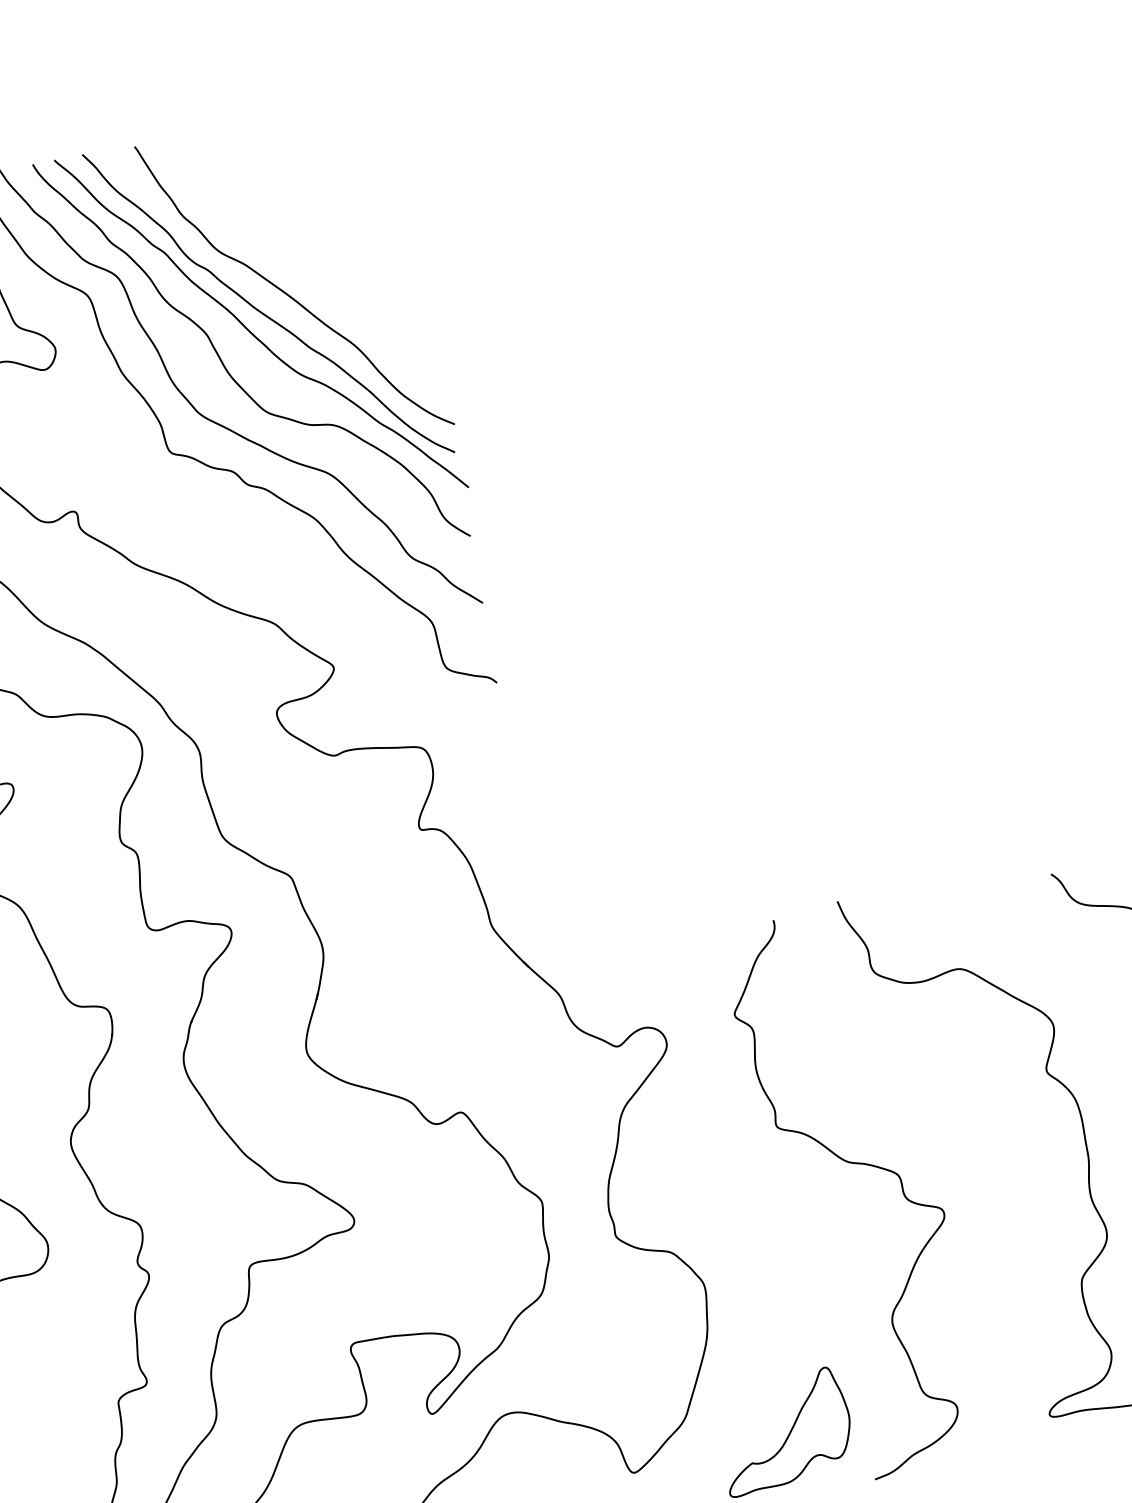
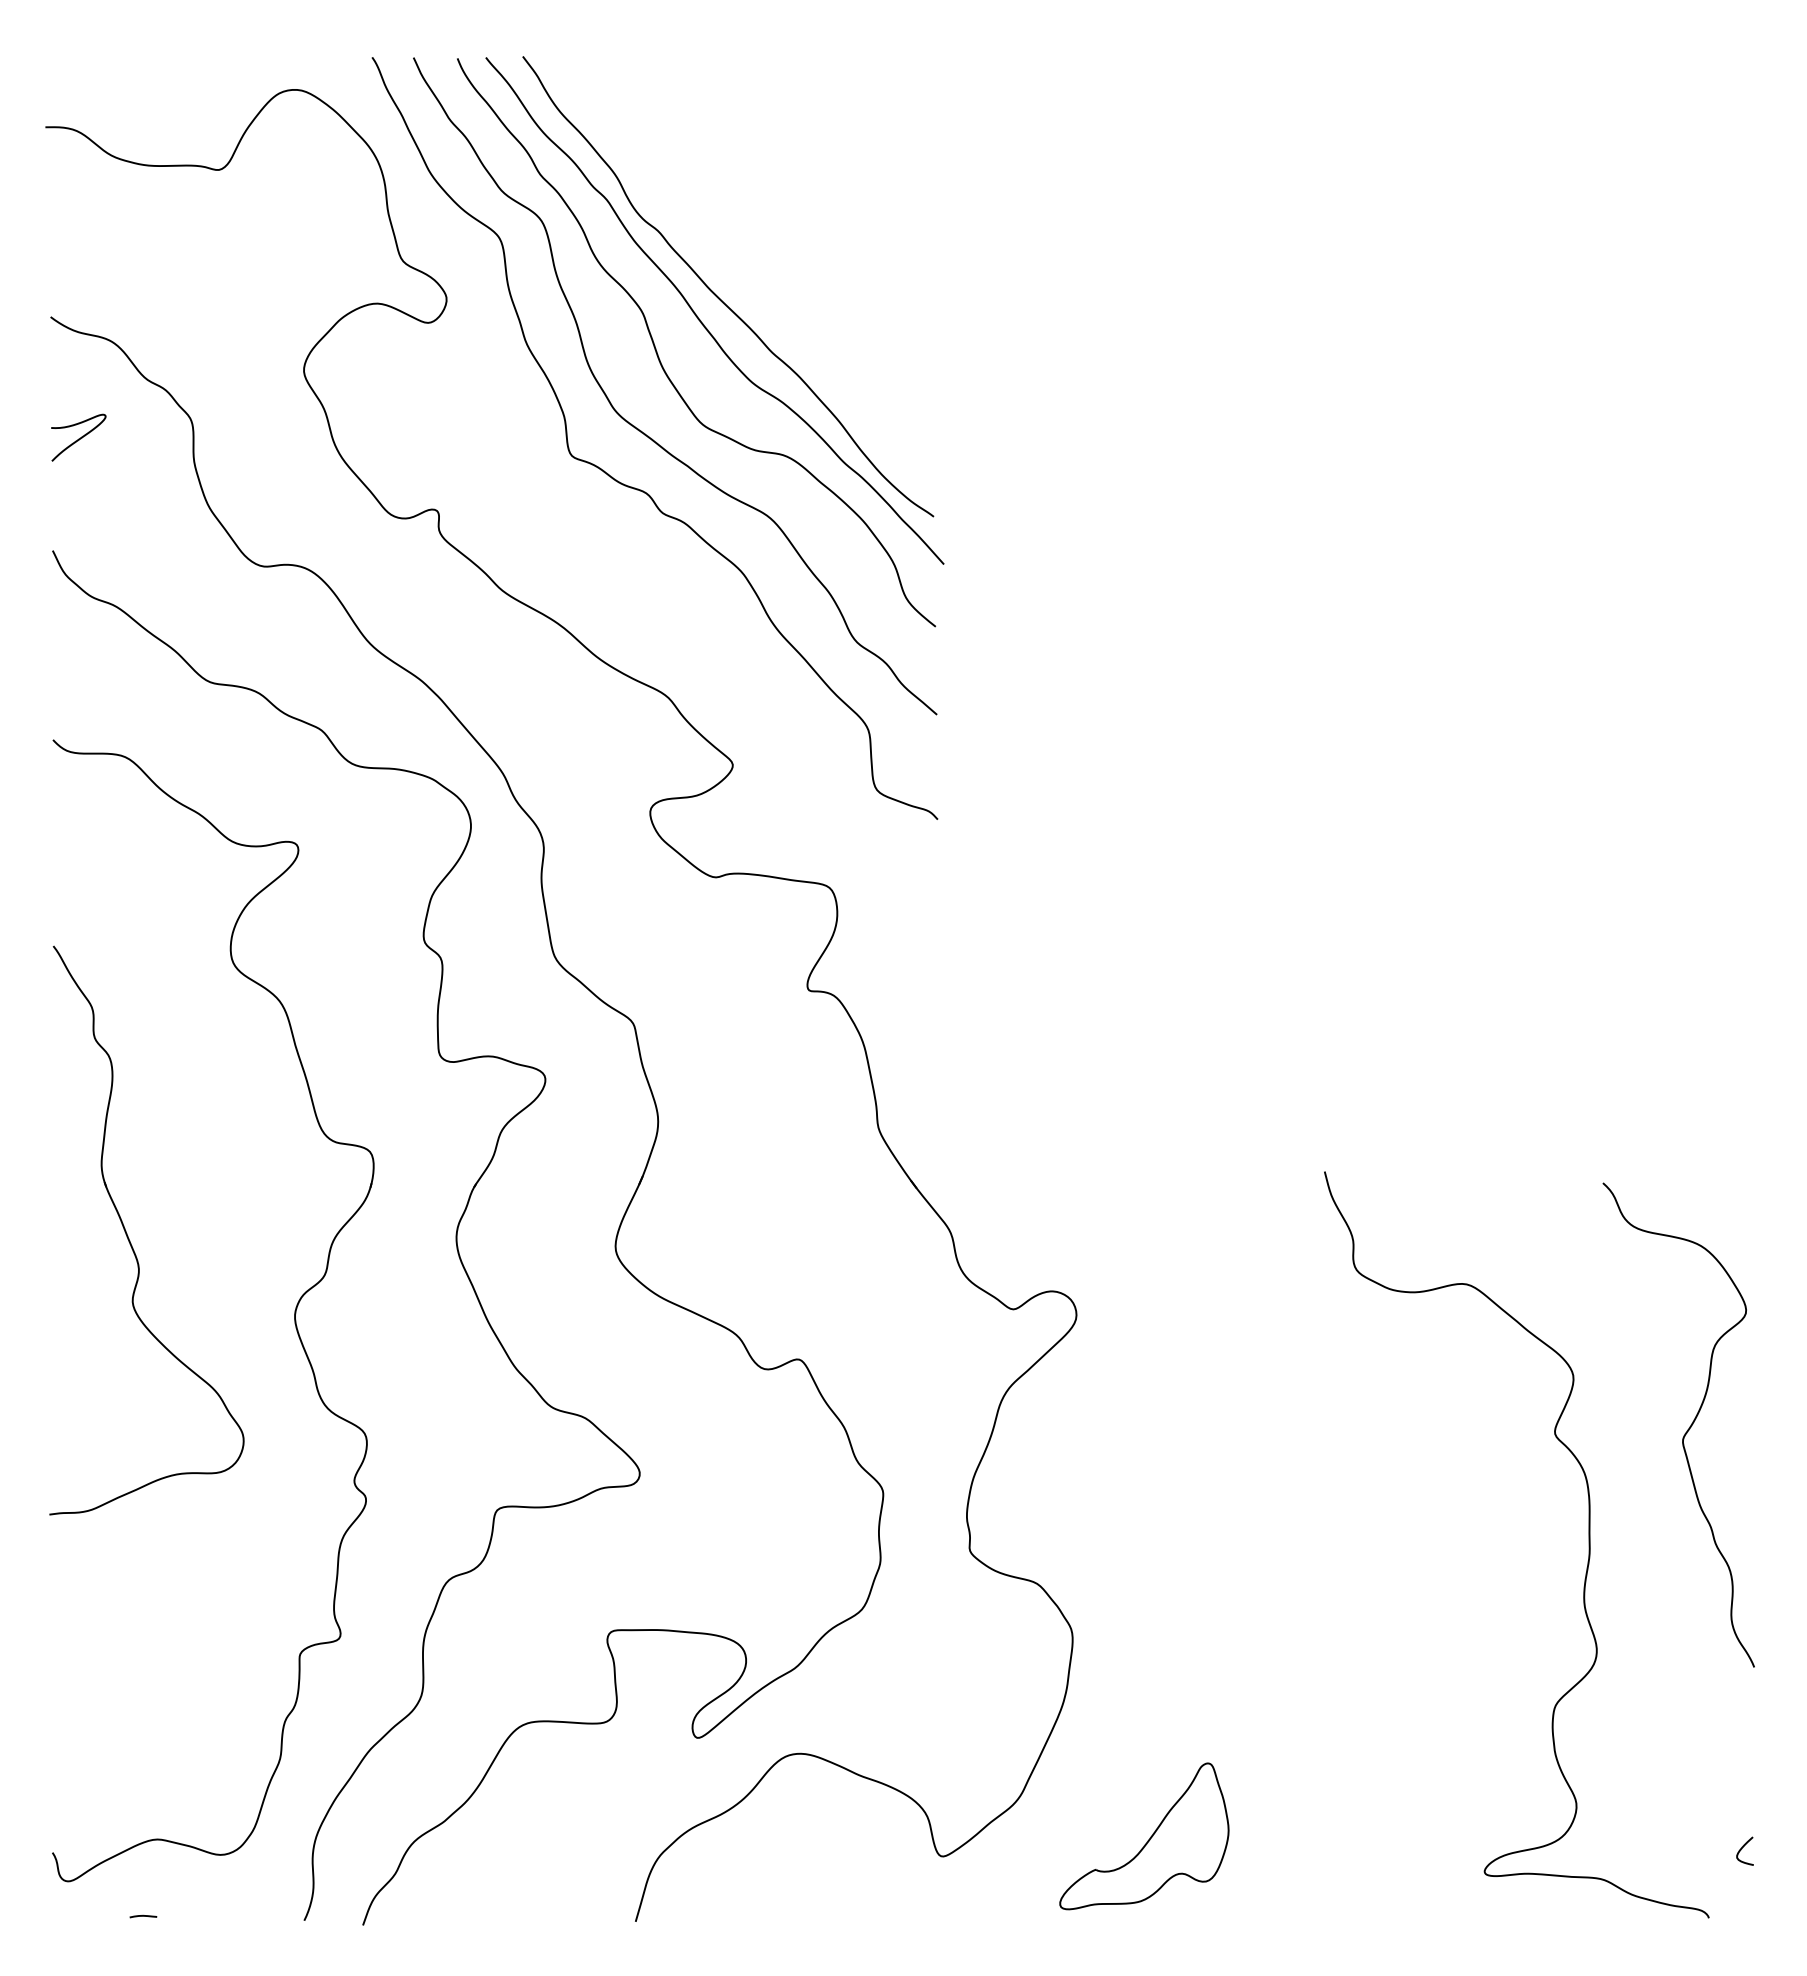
curve: (287, 294) -> (754, 278), removed
curve: (855, 1164) -> (1290, 1510), removed

